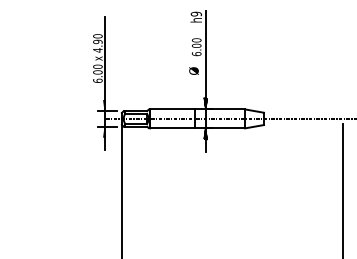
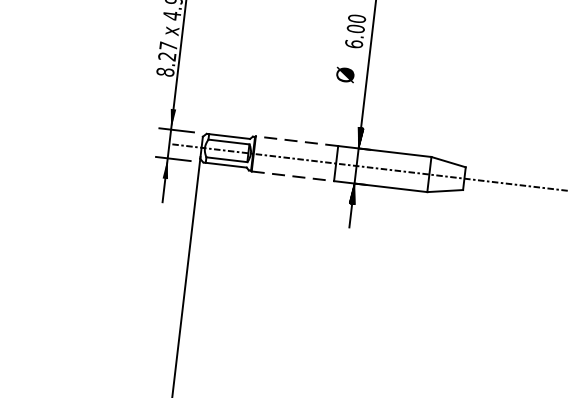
text: (97, 73) -> (166, 58), 6.00 -> 8.27
line: (171, 109) -> (295, 141), solid -> dashed
line: (172, 128) -> (293, 176), solid -> dashed

